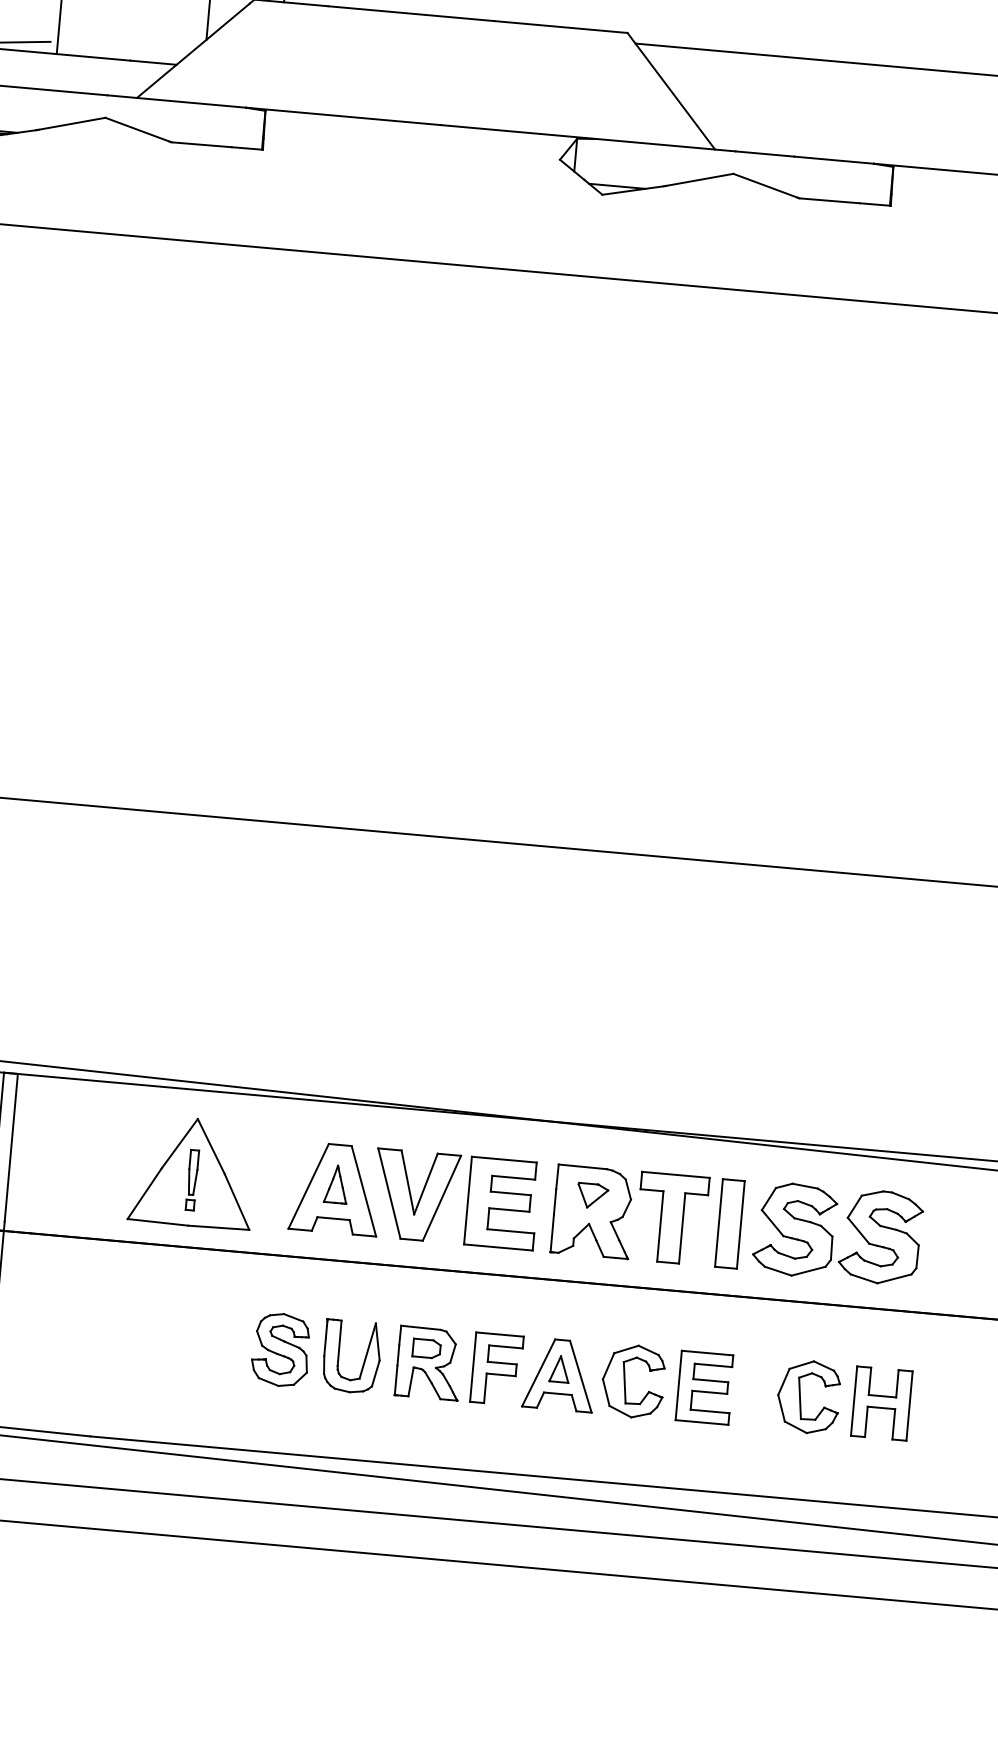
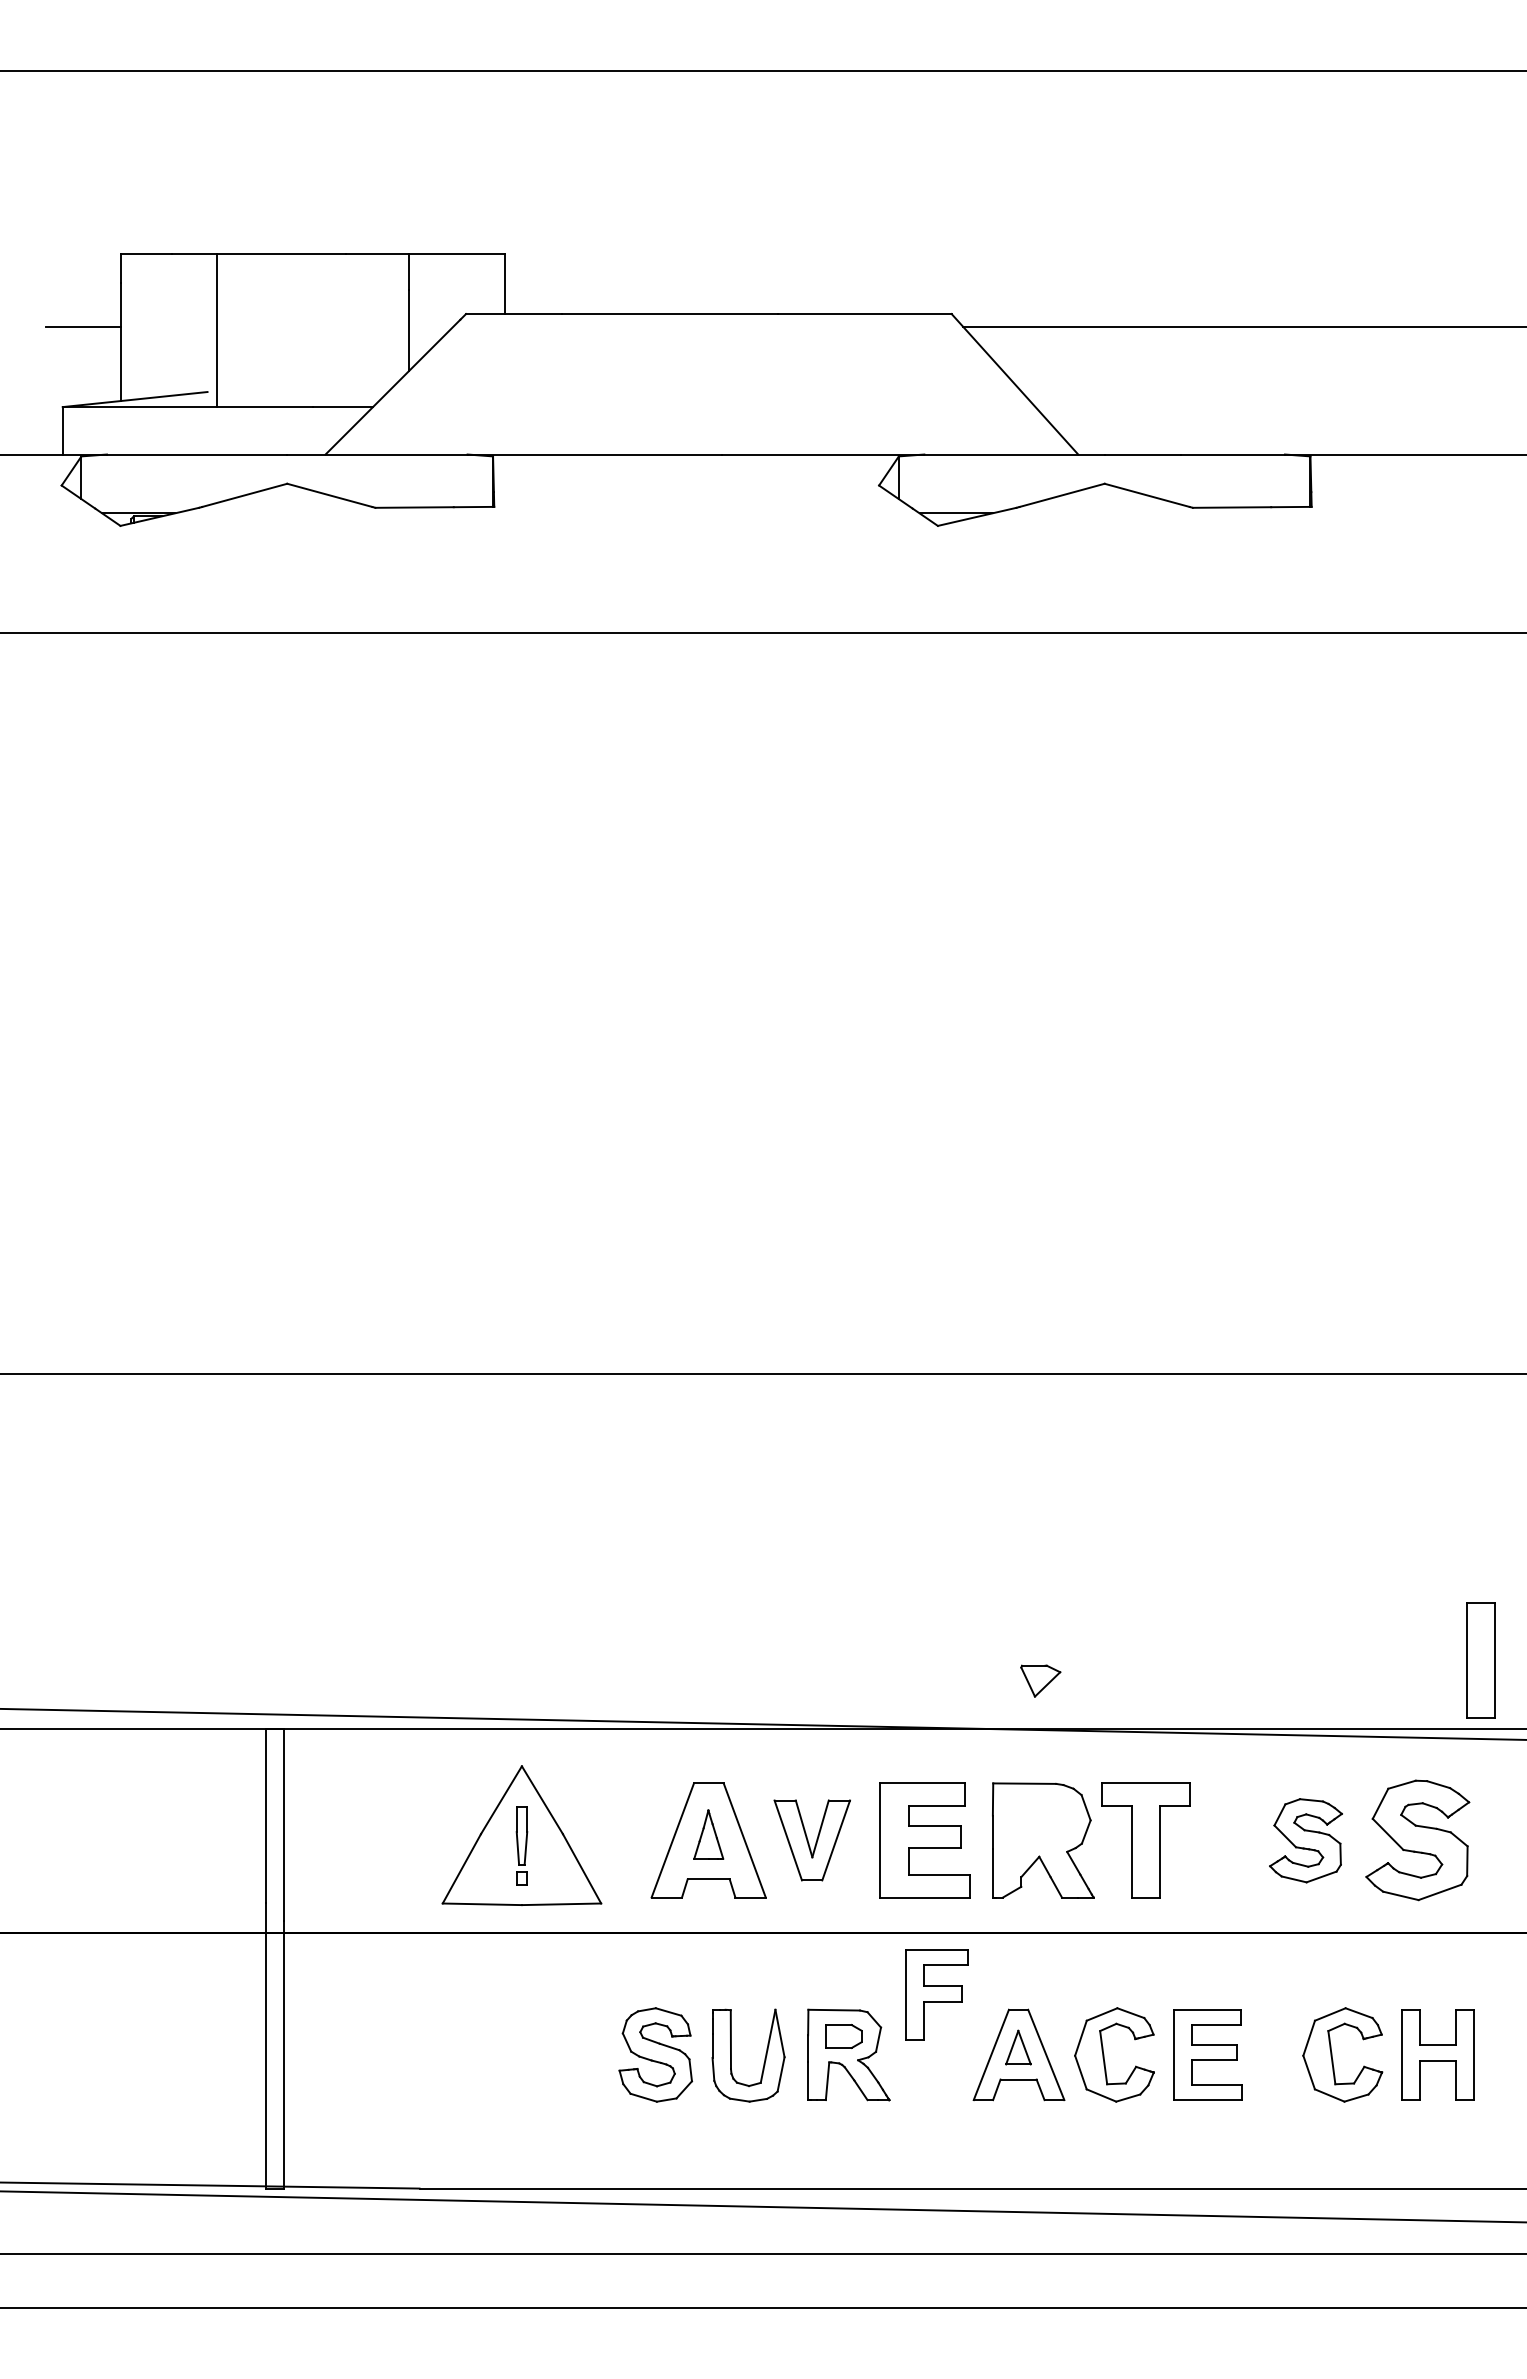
part: (415, 1195) -> (812, 1840), size x0.7
part: (592, 1195) -> (1040, 1680), moved
part: (729, 1223) -> (1480, 1660), moved
part: (794, 1229) -> (1305, 1840), size x0.7
part: (496, 1368) -> (936, 1994), moved

